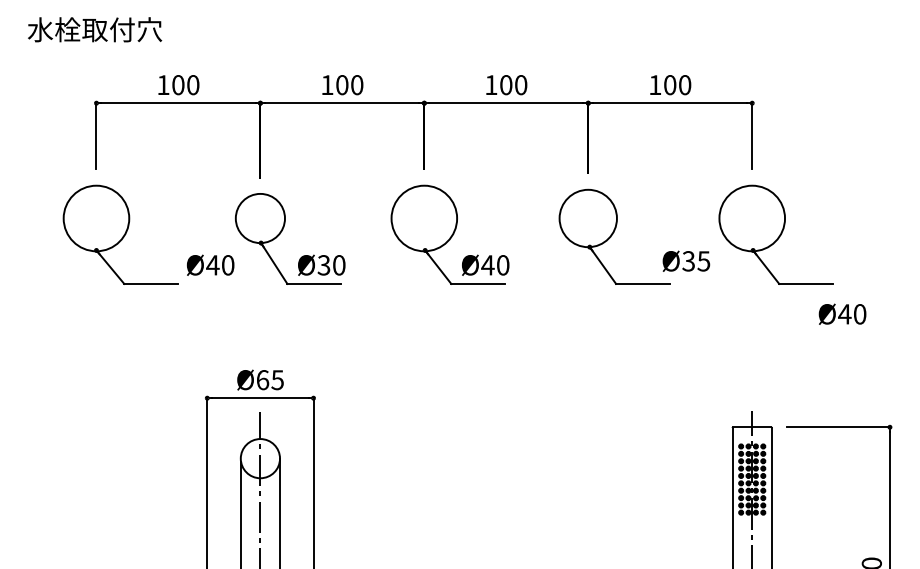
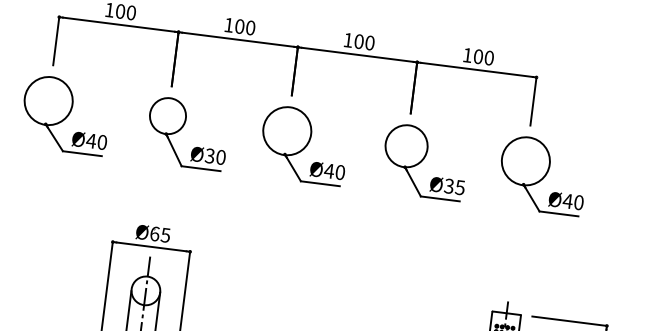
text: (686, 260) -> (447, 185), moved
text: (210, 264) -> (89, 140), moved
text: (842, 313) -> (566, 200), moved

